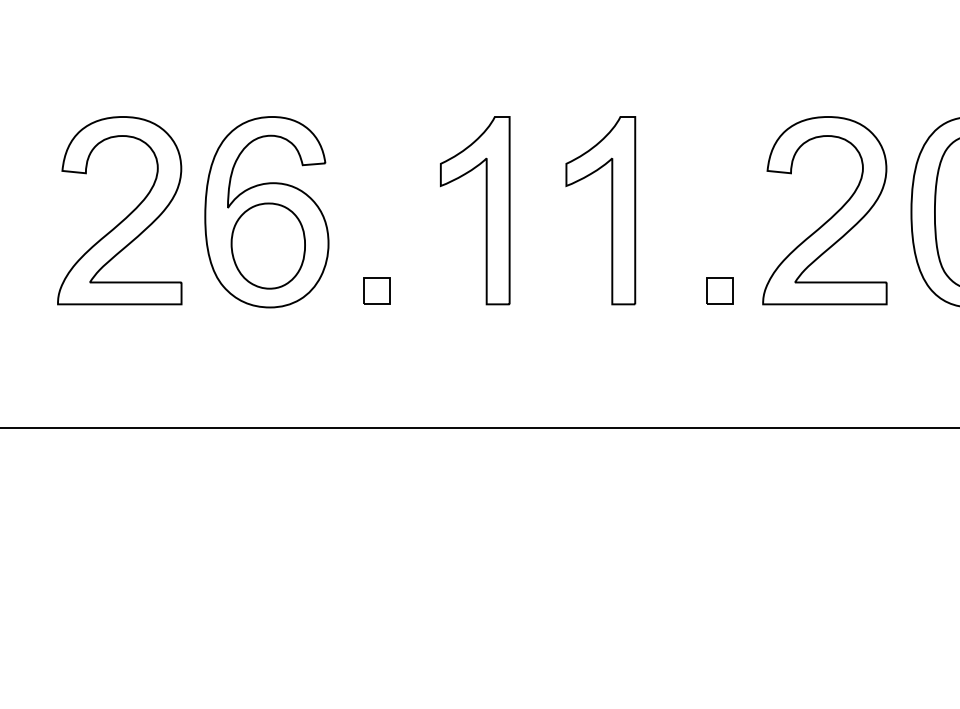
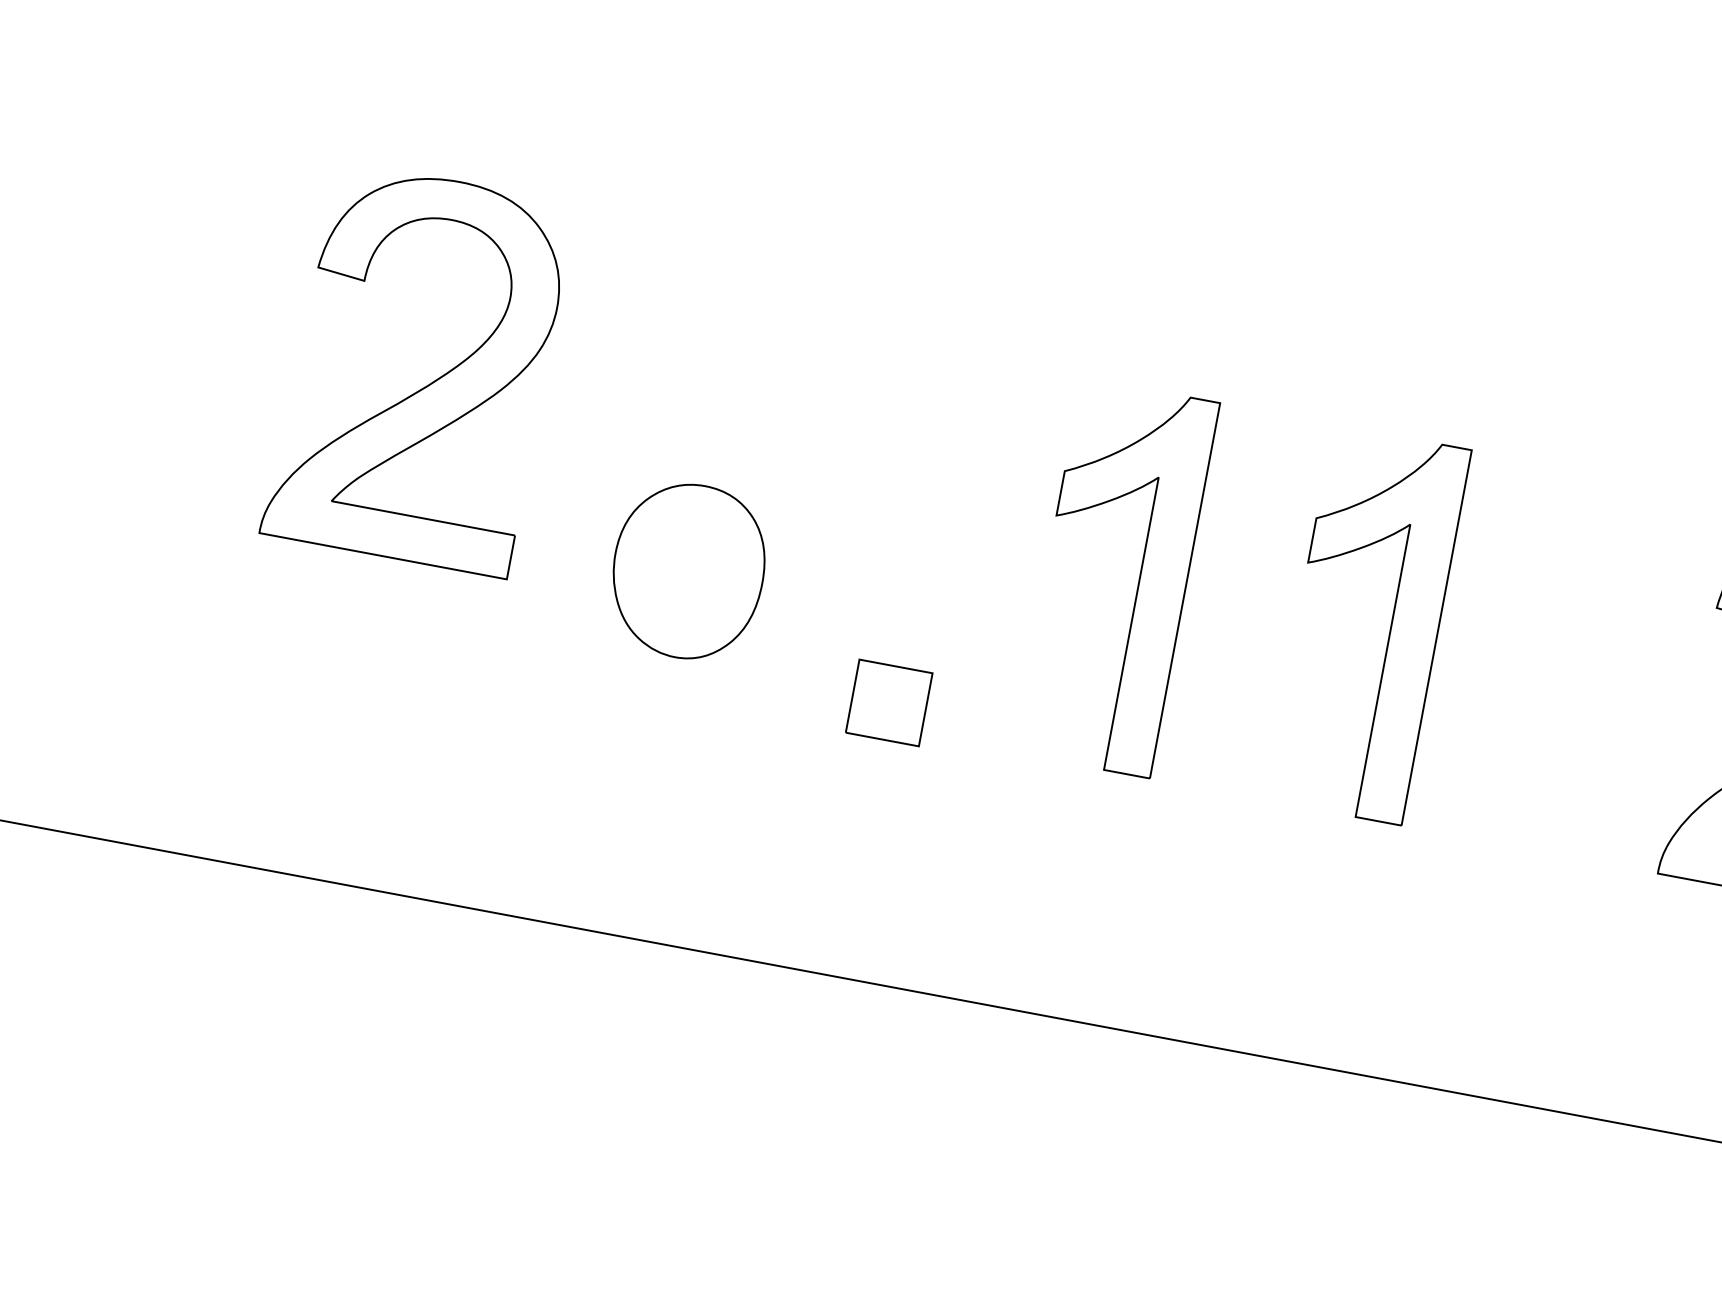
part: (266, 212) -> (697, 503), removed
part: (126, 216) -> (429, 382), moved
part: (376, 290) -> (888, 700), size x1.4
part: (719, 290) -> (1575, 829), removed

